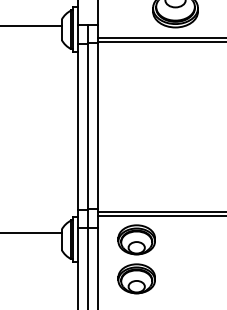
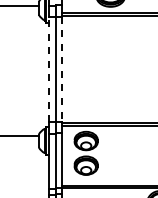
line: (78, 126) -> (49, 69), solid -> dashed
line: (97, 126) -> (61, 69), solid -> dashed

